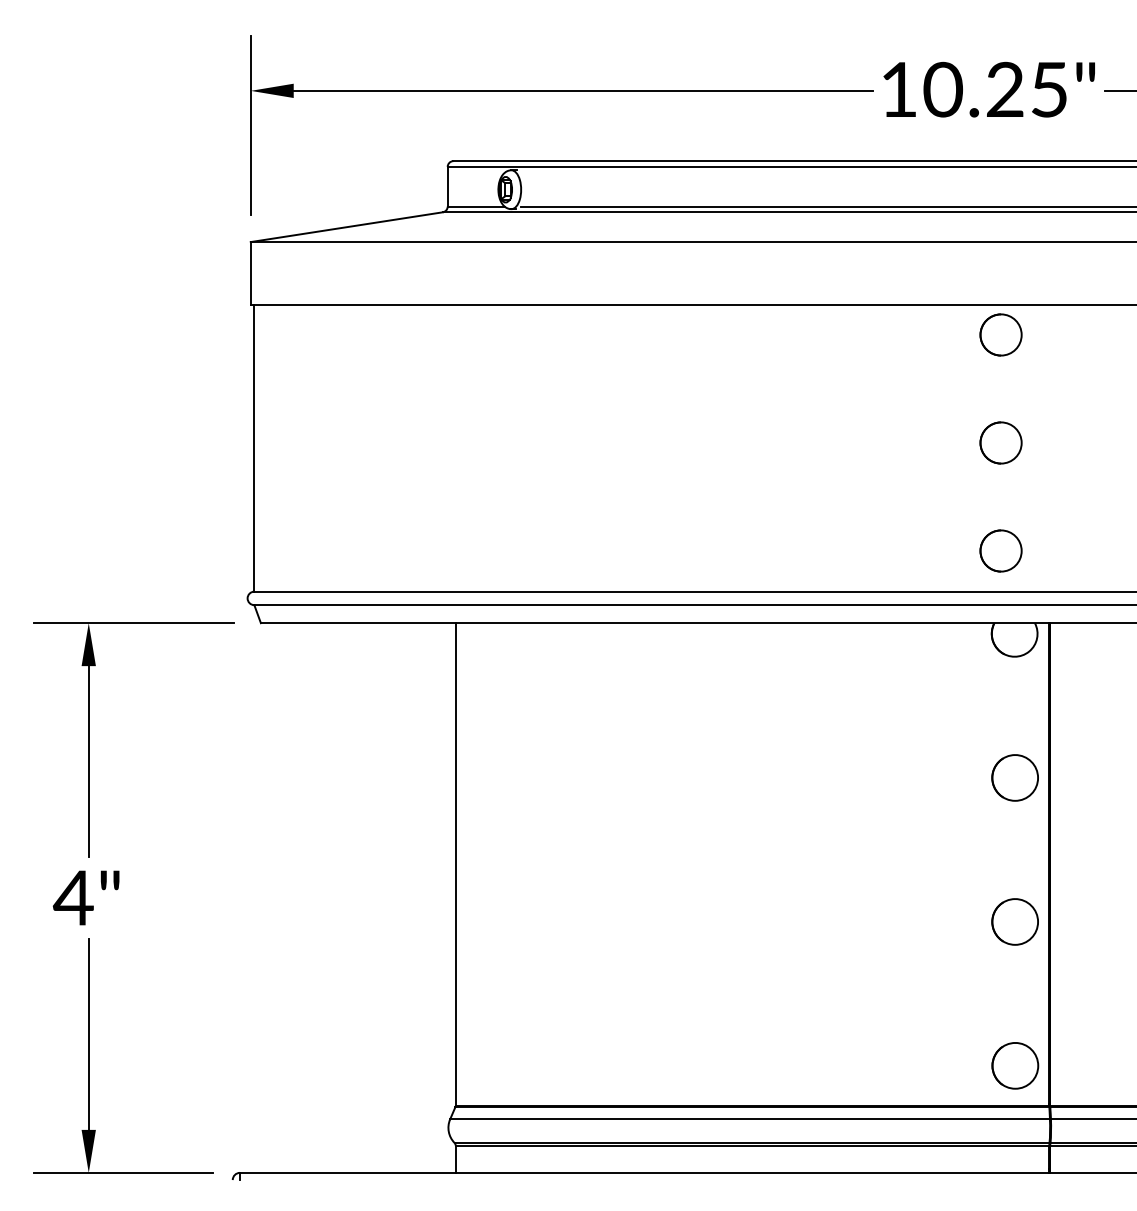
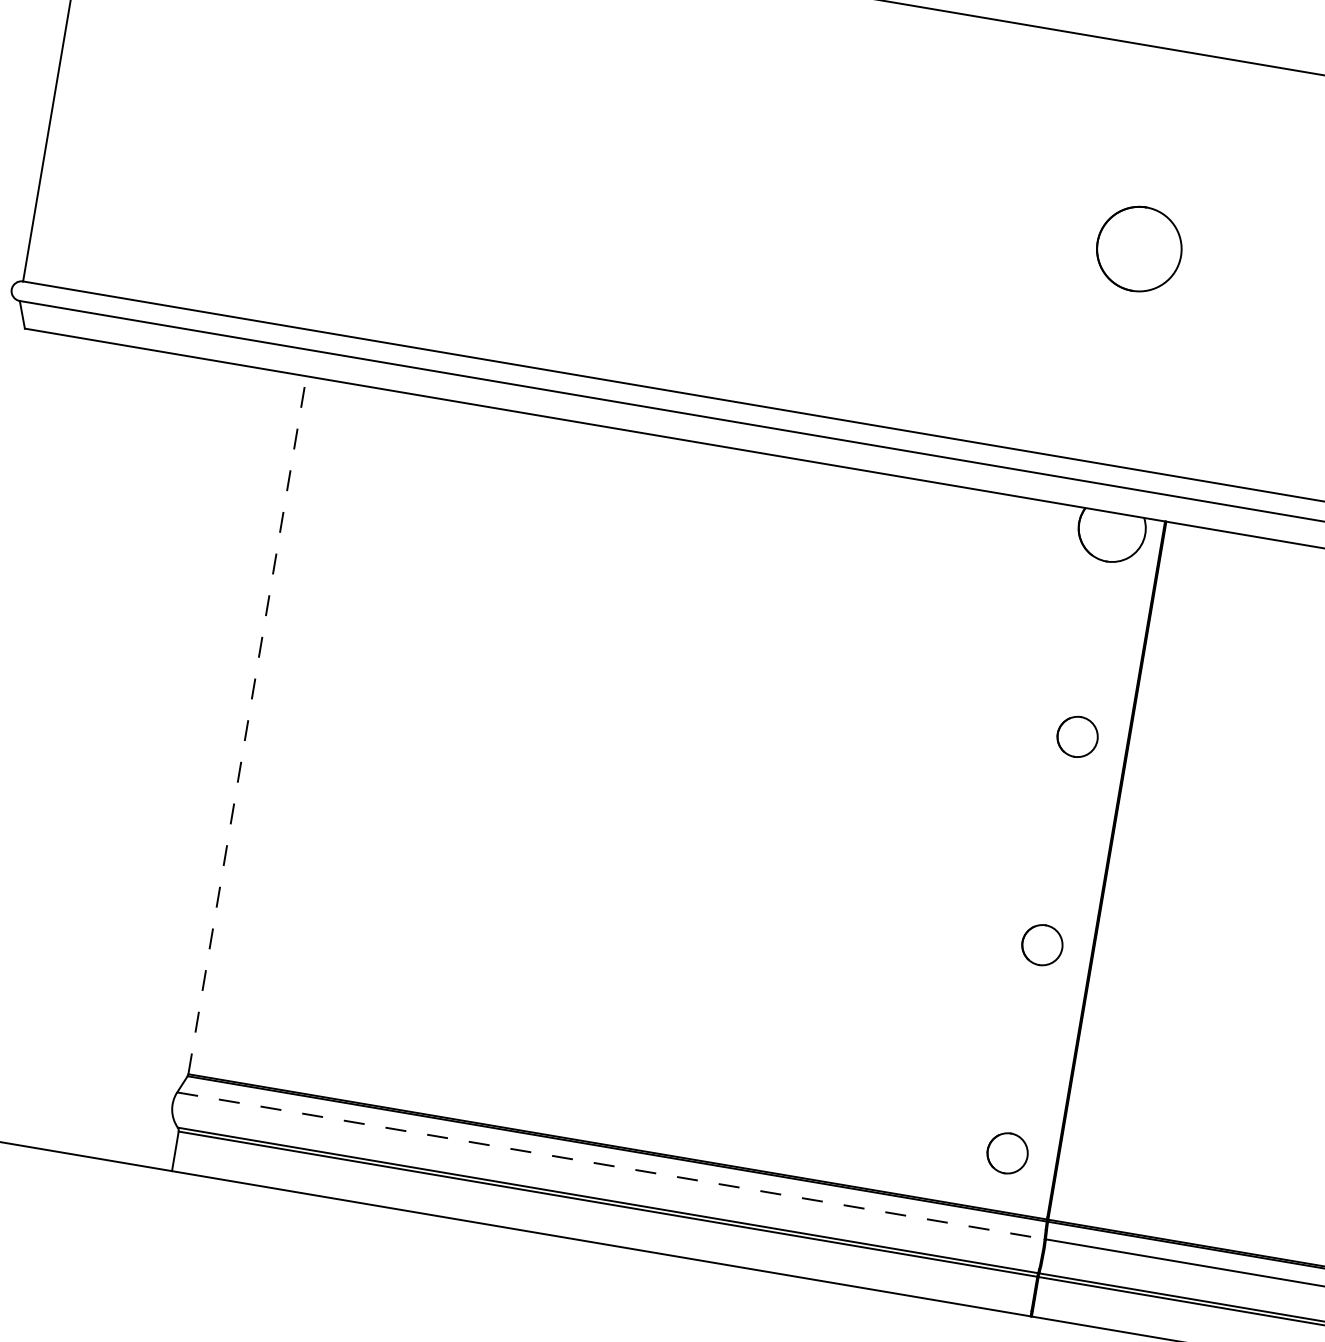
part: (1000, 334) -> (1164, 92), removed
part: (1000, 442) -> (1138, 248), size x1.4
part: (1000, 550) -> (1112, 404), removed
part: (1014, 777) -> (1076, 736), size x0.6
line: (455, 864) -> (247, 725), solid -> dashed
part: (1014, 921) -> (1041, 944), size x0.6
part: (1015, 1065) -> (1007, 1152), size x0.6
line: (750, 1119) -> (611, 1166), solid -> dashed

